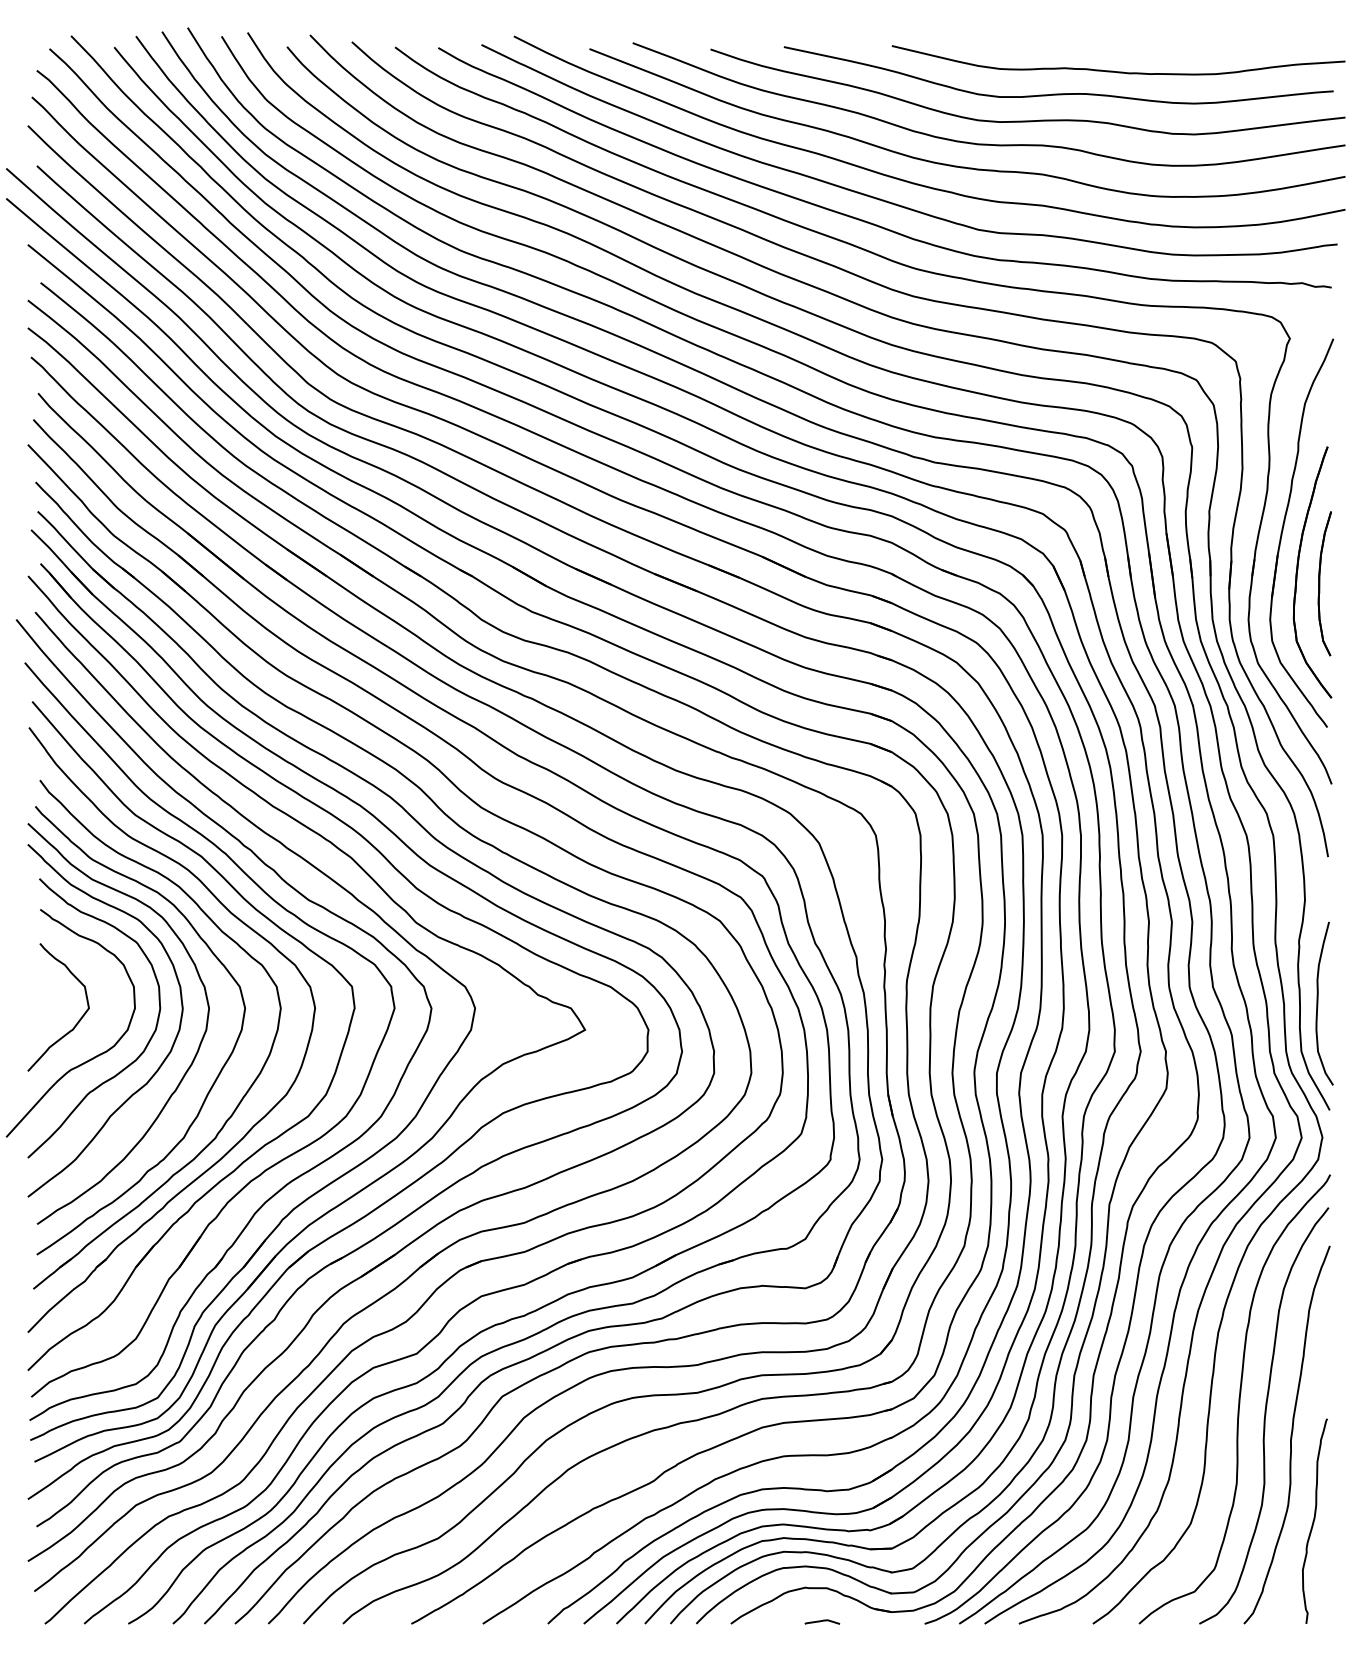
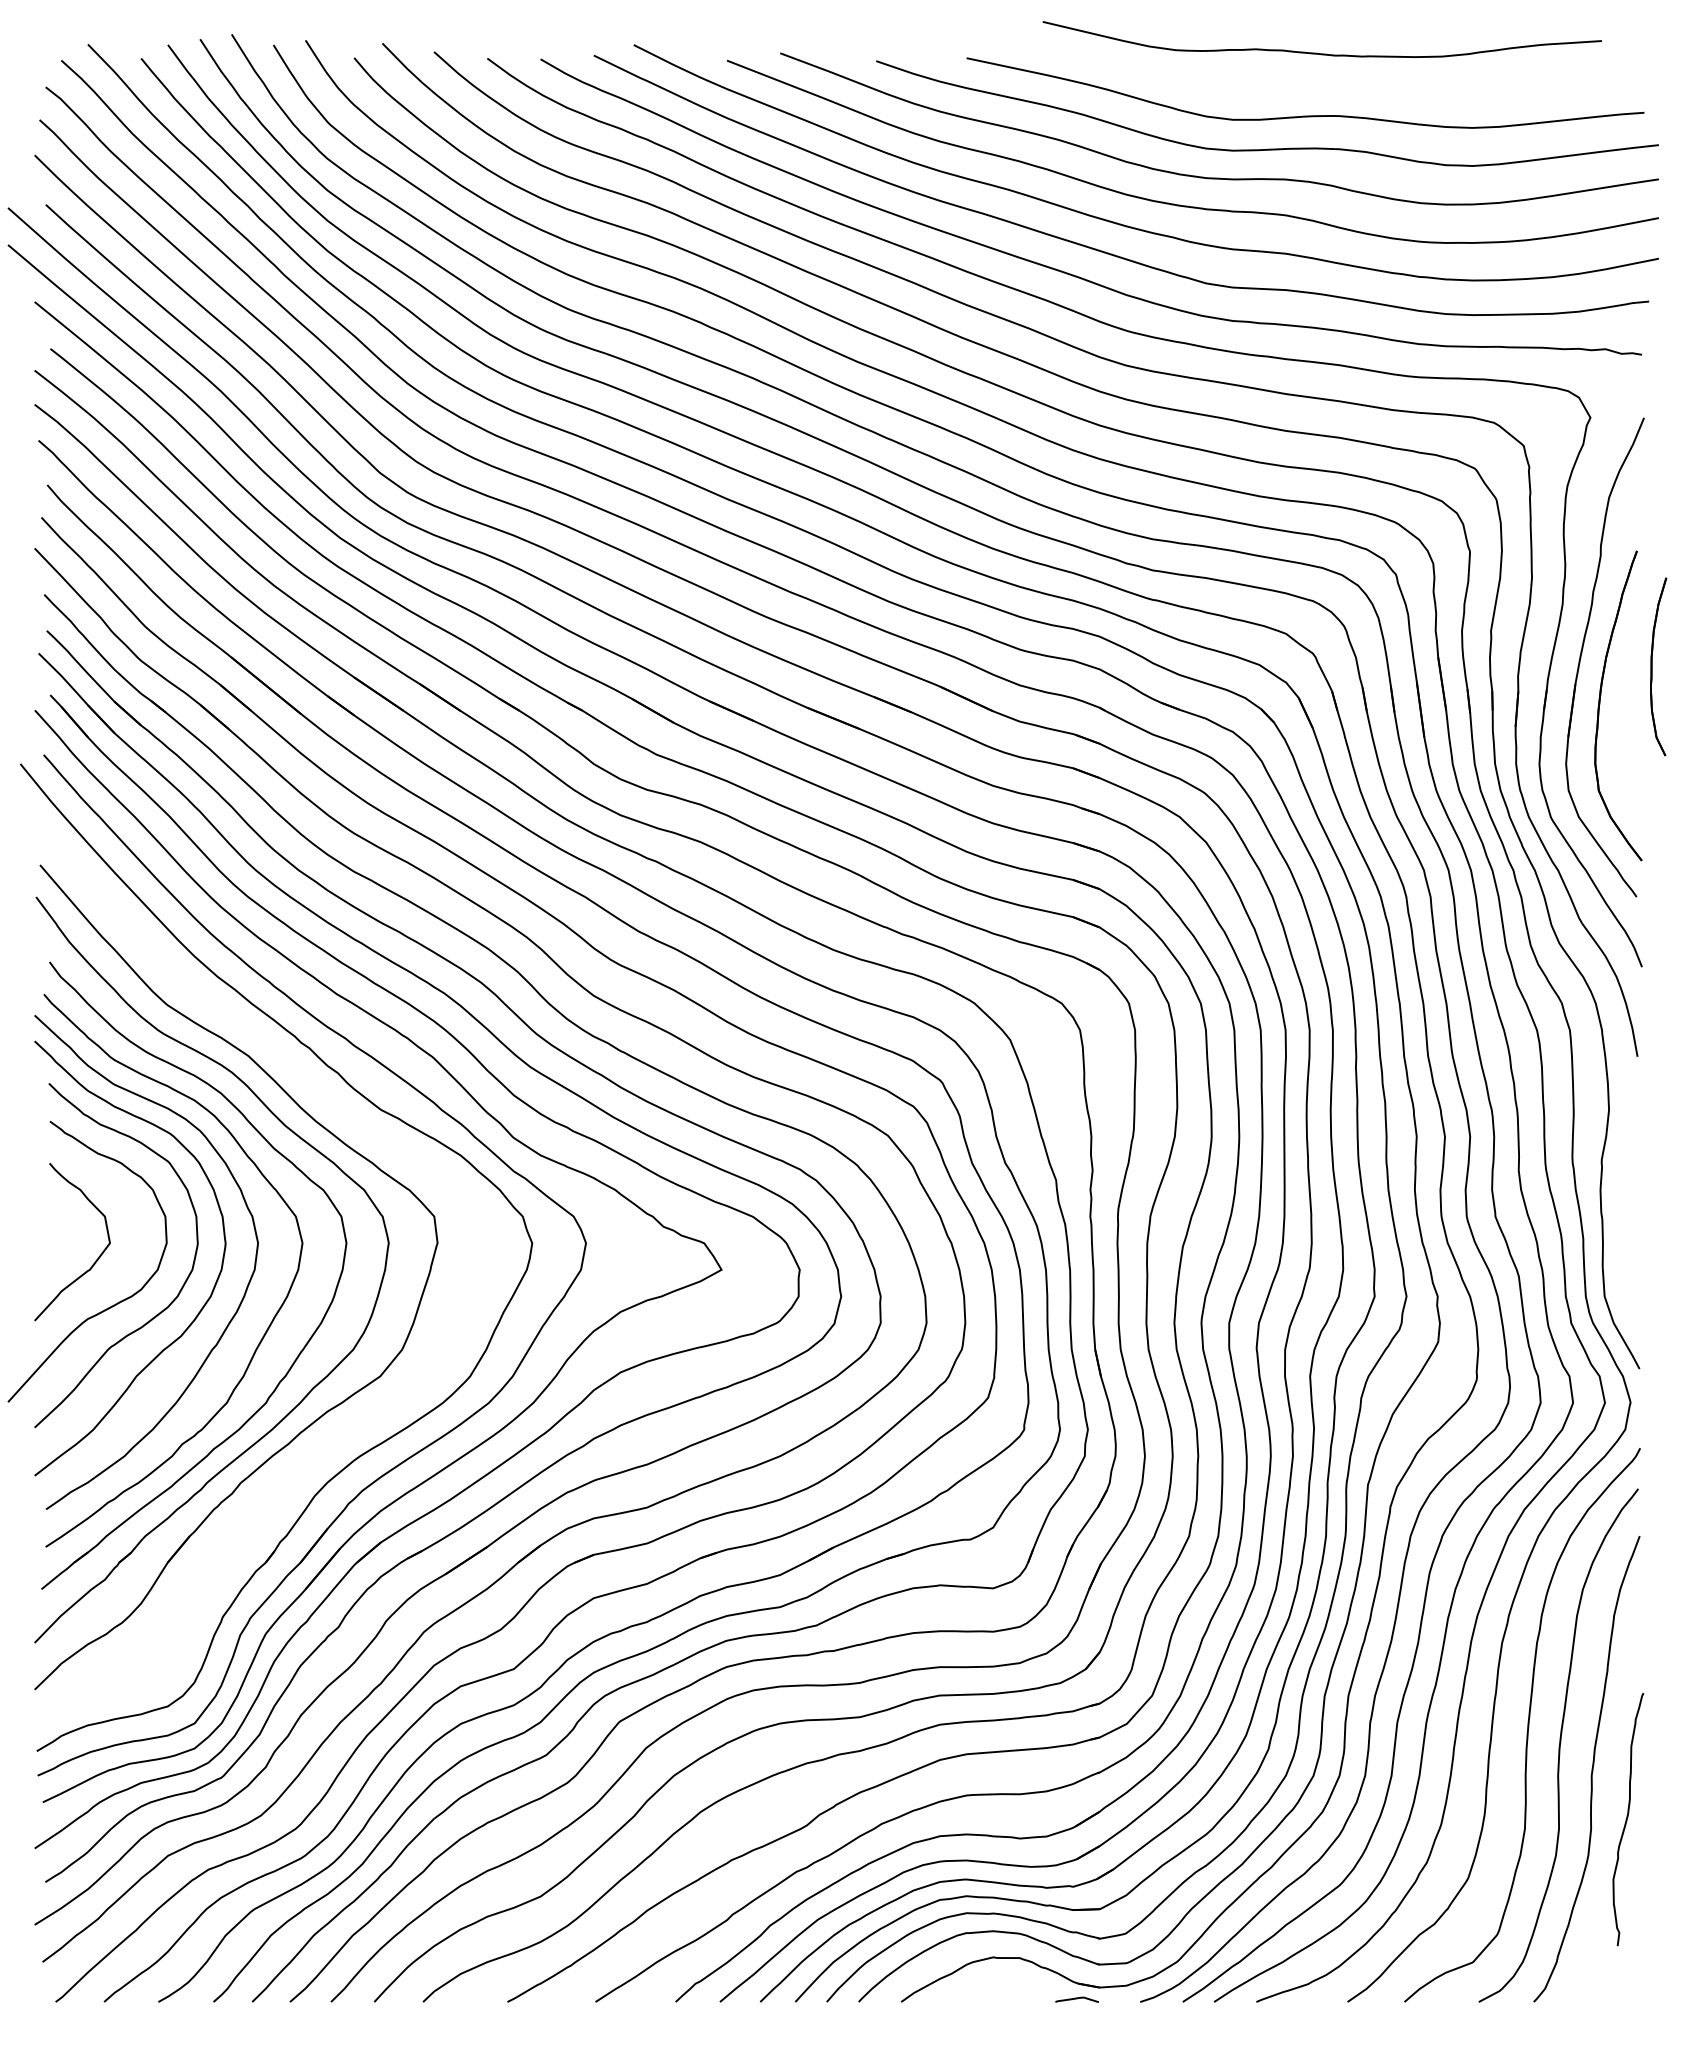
curve: (1113, 70) -> (1316, 52), moved
part: (1324, 583) -> (1658, 666), moved
part: (288, 912) -> (356, 1125), removed
curve: (1318, 1003) -> (1625, 1237), removed
curve: (1314, 1521) -> (1627, 1819), moved
curve: (821, 1621) -> (1076, 1999), moved

